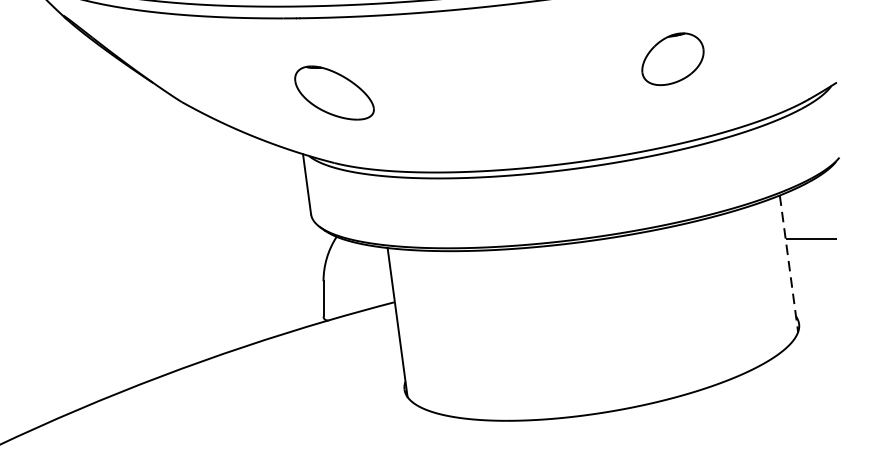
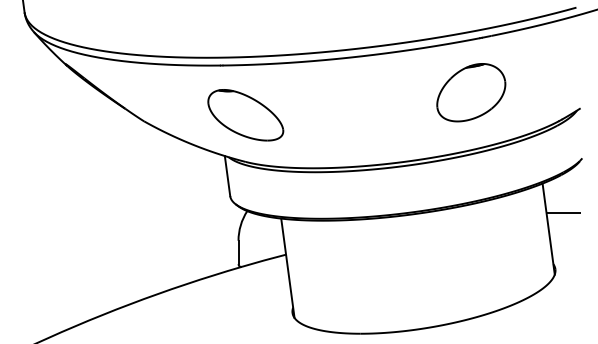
part: (673, 58) -> (471, 92), size x1.67
part: (333, 93) -> (245, 115), size x1.43
line: (788, 264) -> (548, 229), dashed -> solid

